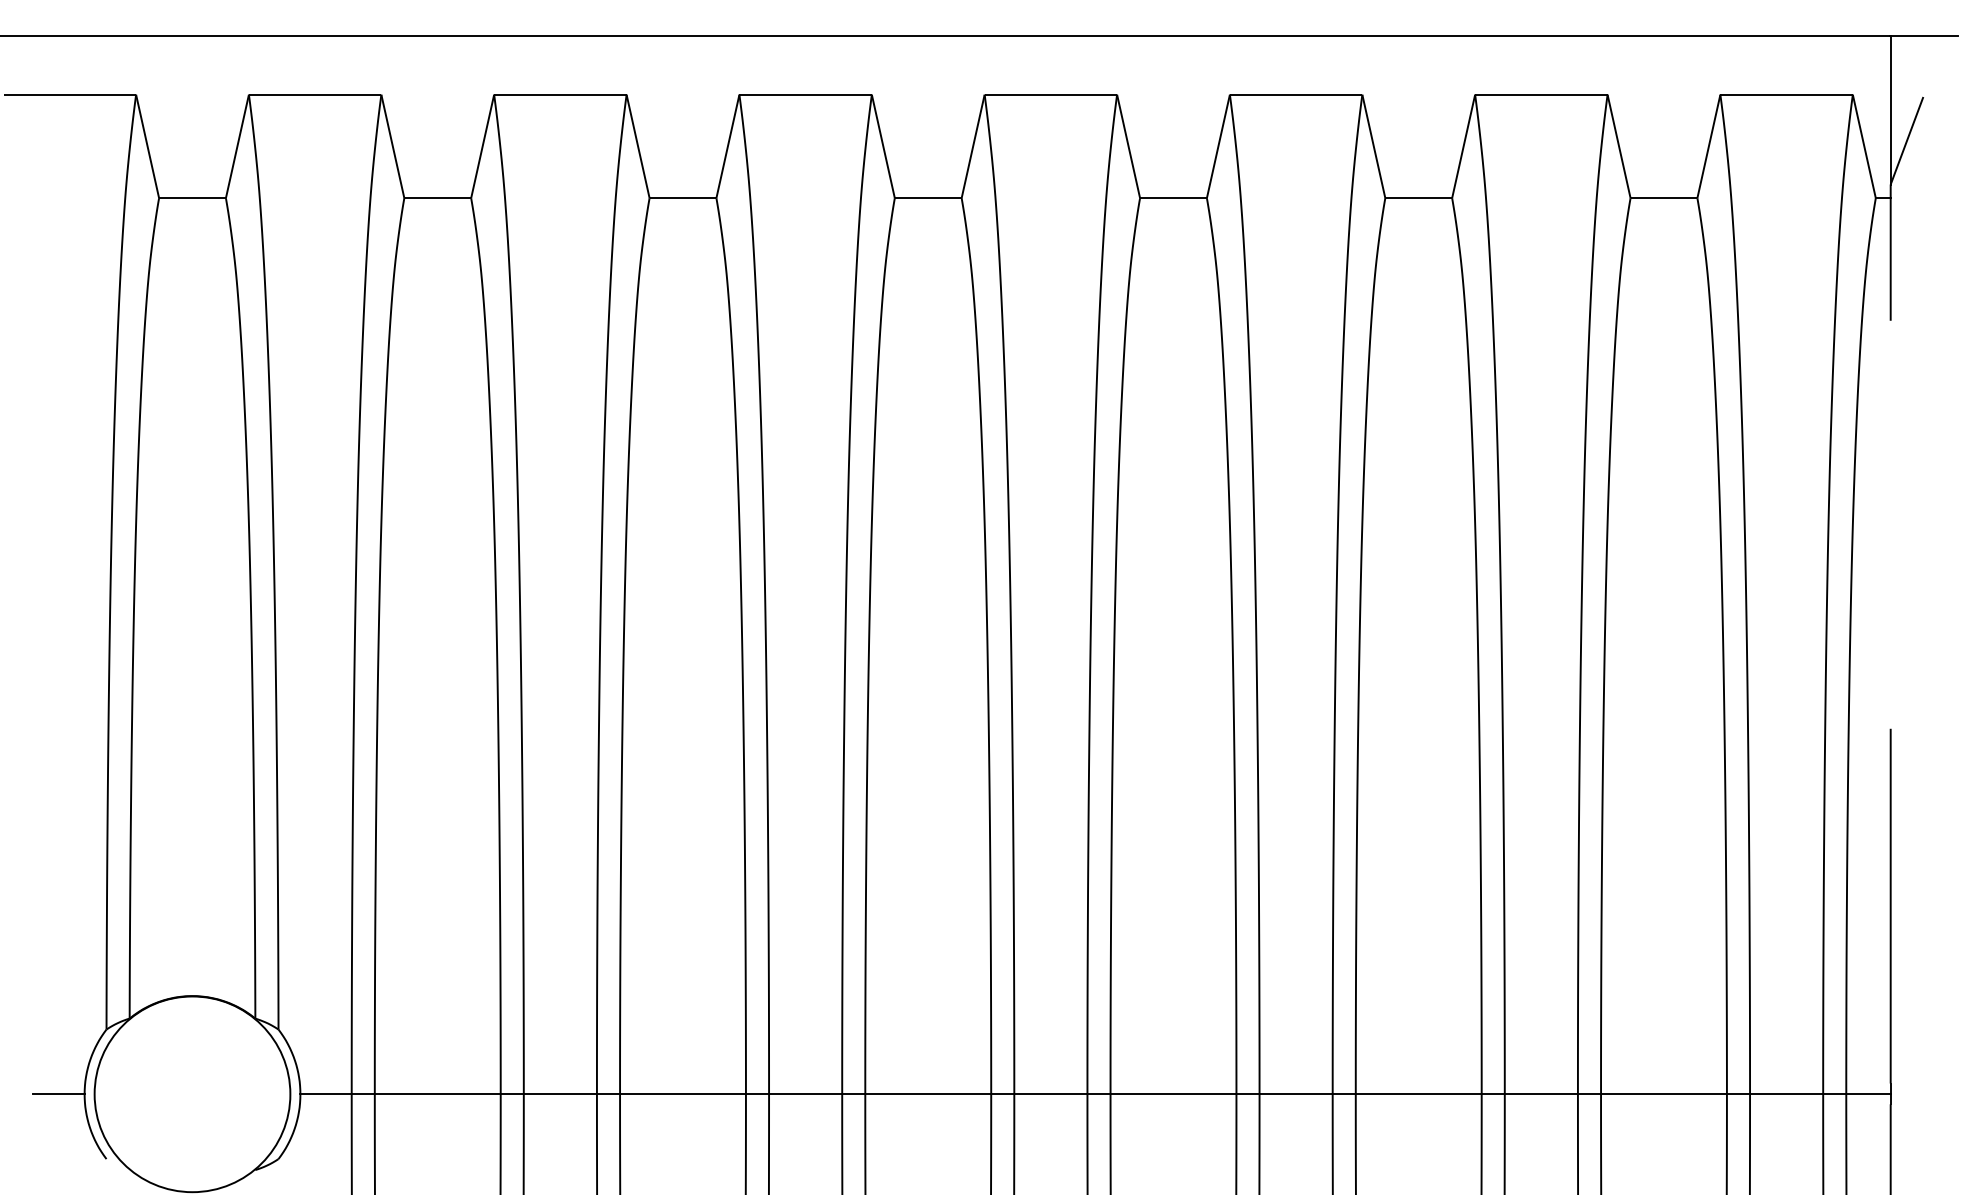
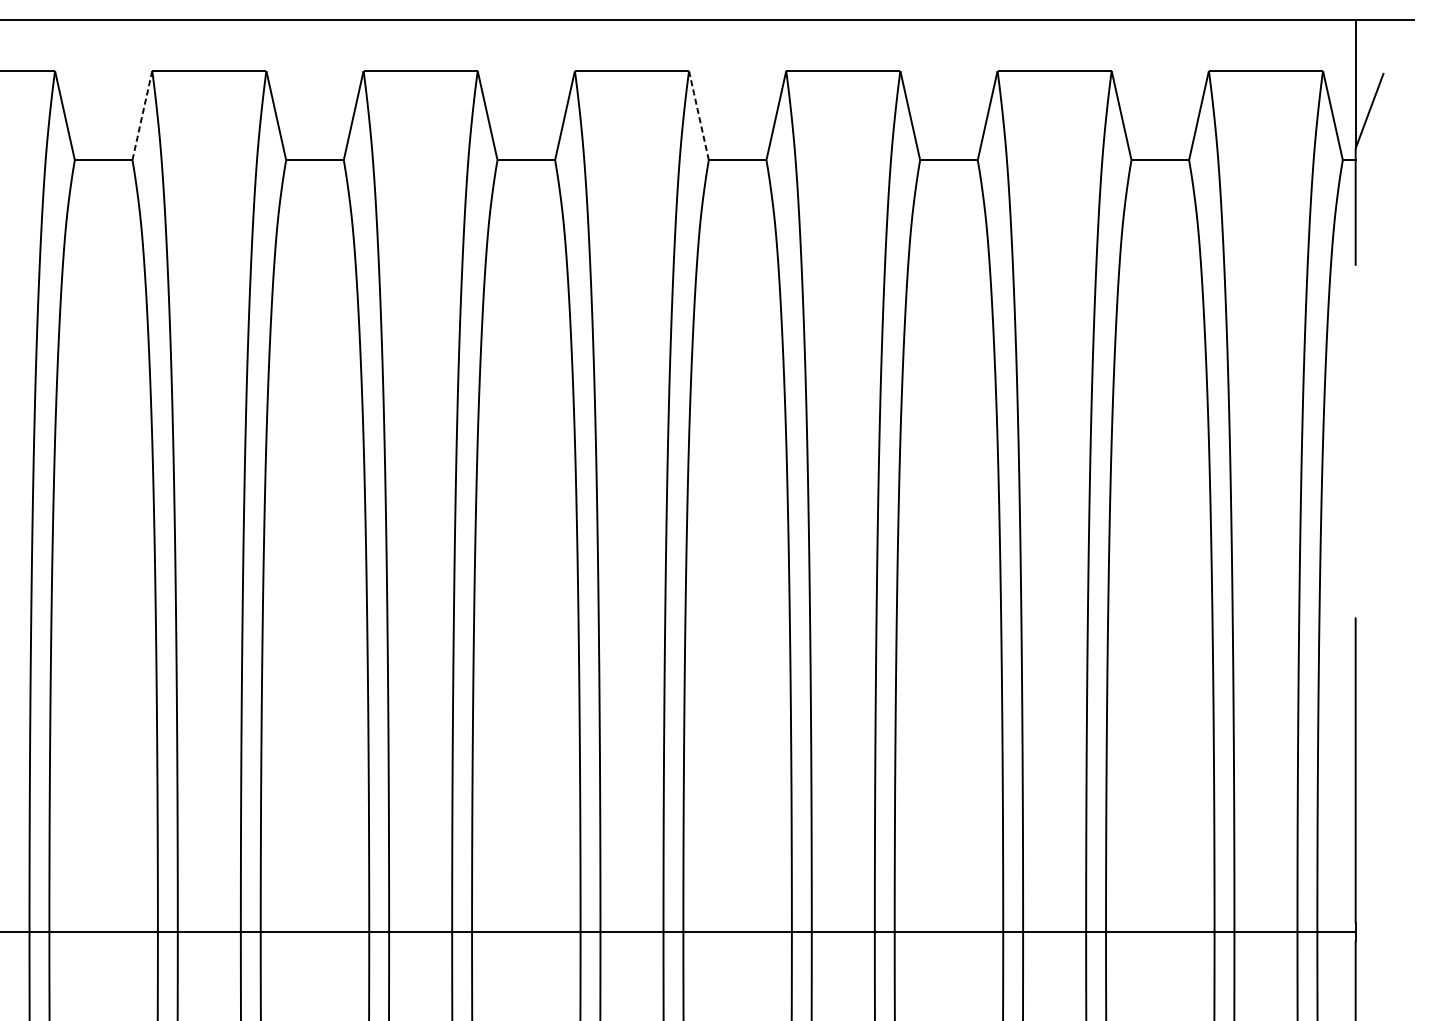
line: (482, 145) -> (142, 114), solid -> dashed
line: (1128, 146) -> (698, 115), solid -> dashed

